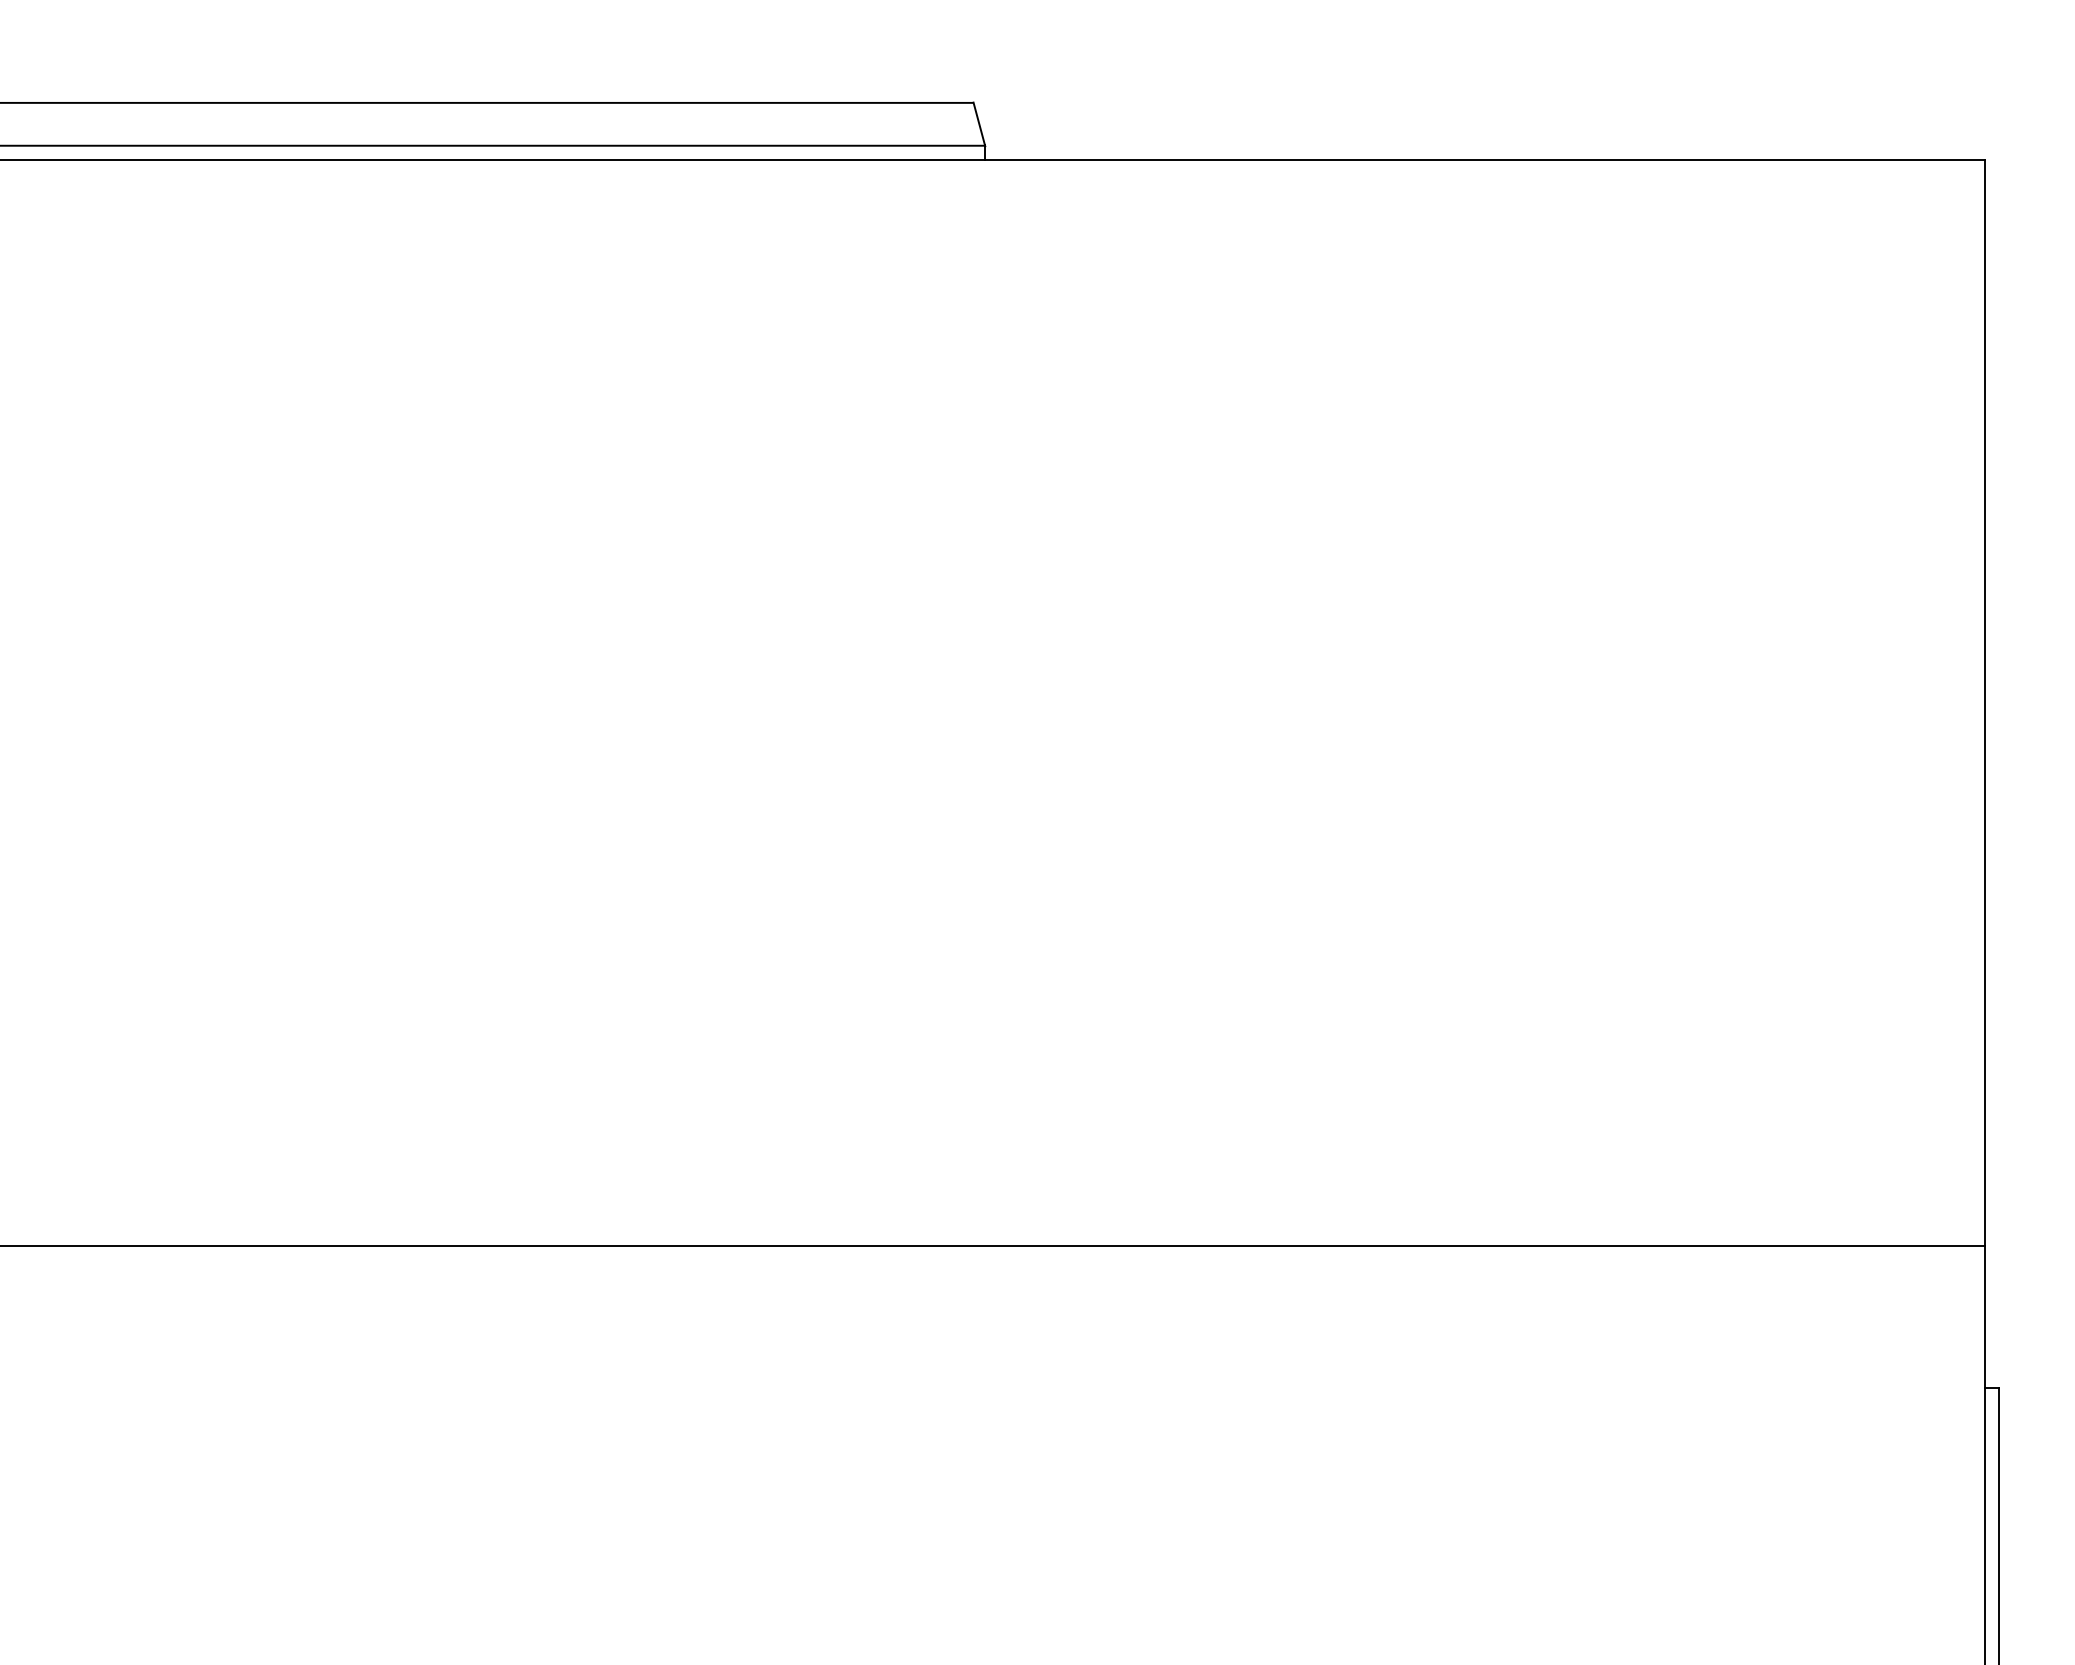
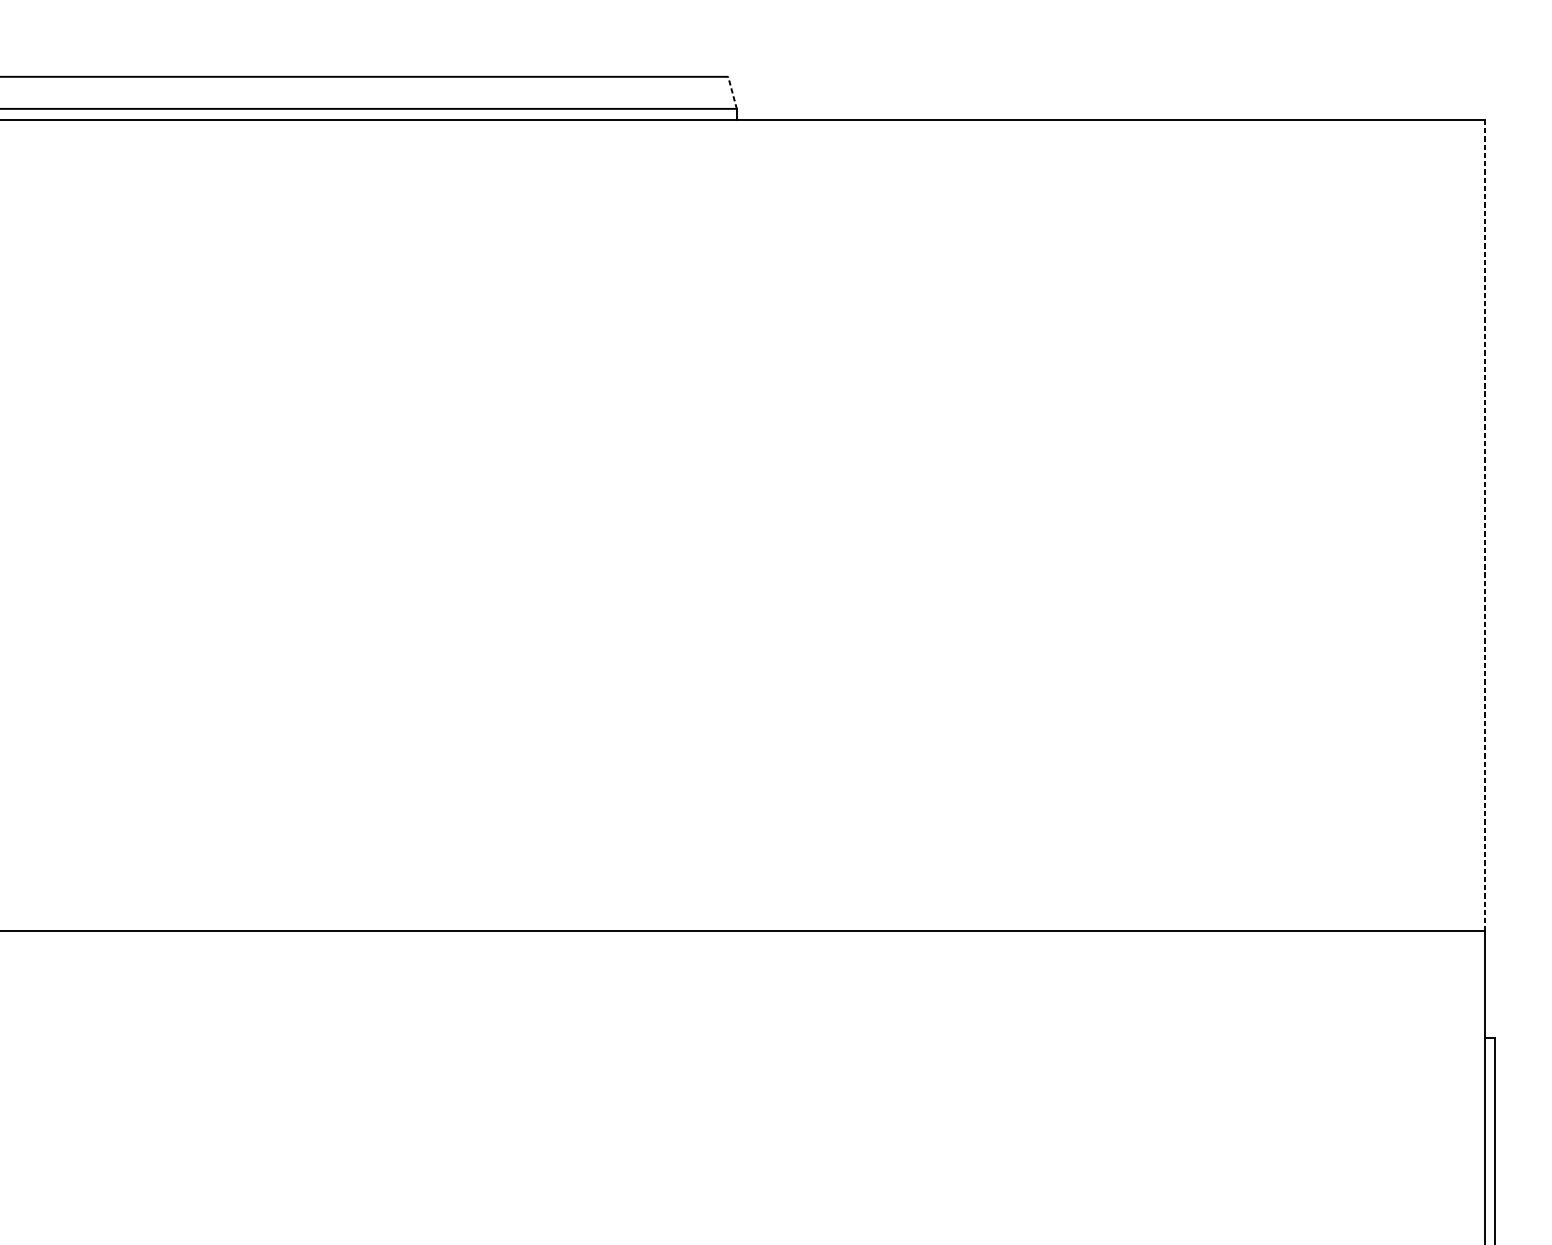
line: (979, 124) -> (732, 92), solid -> dashed
line: (1985, 702) -> (1485, 525), solid -> dashed

